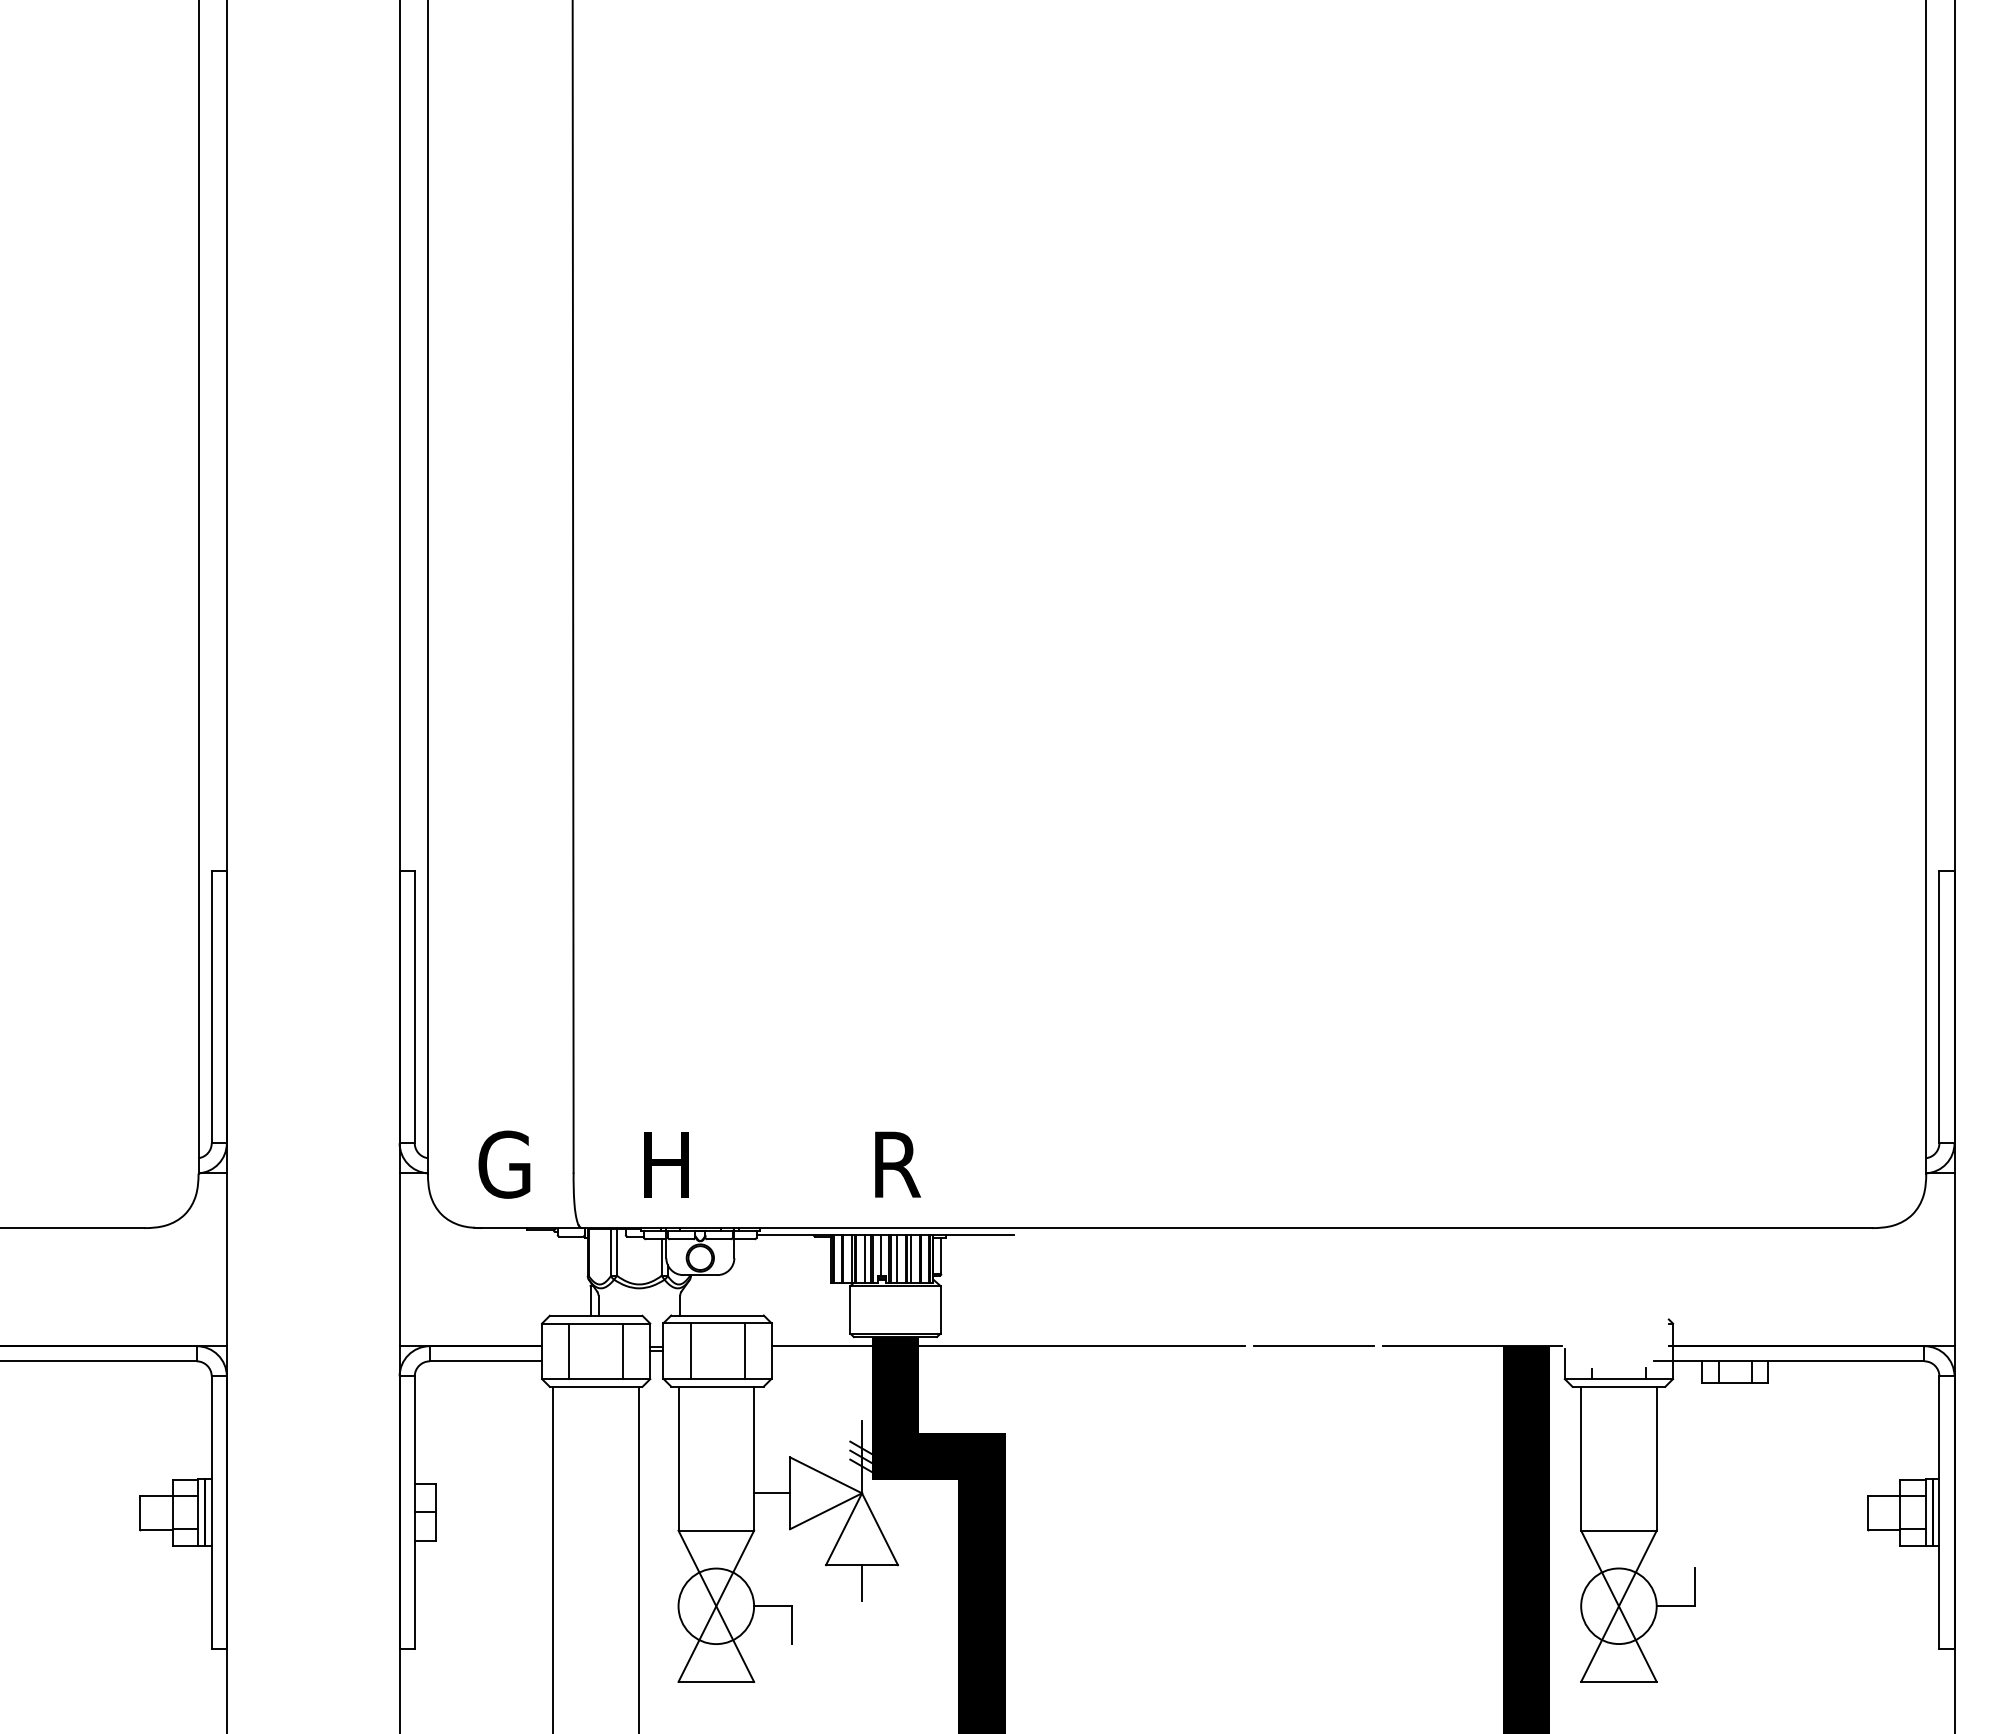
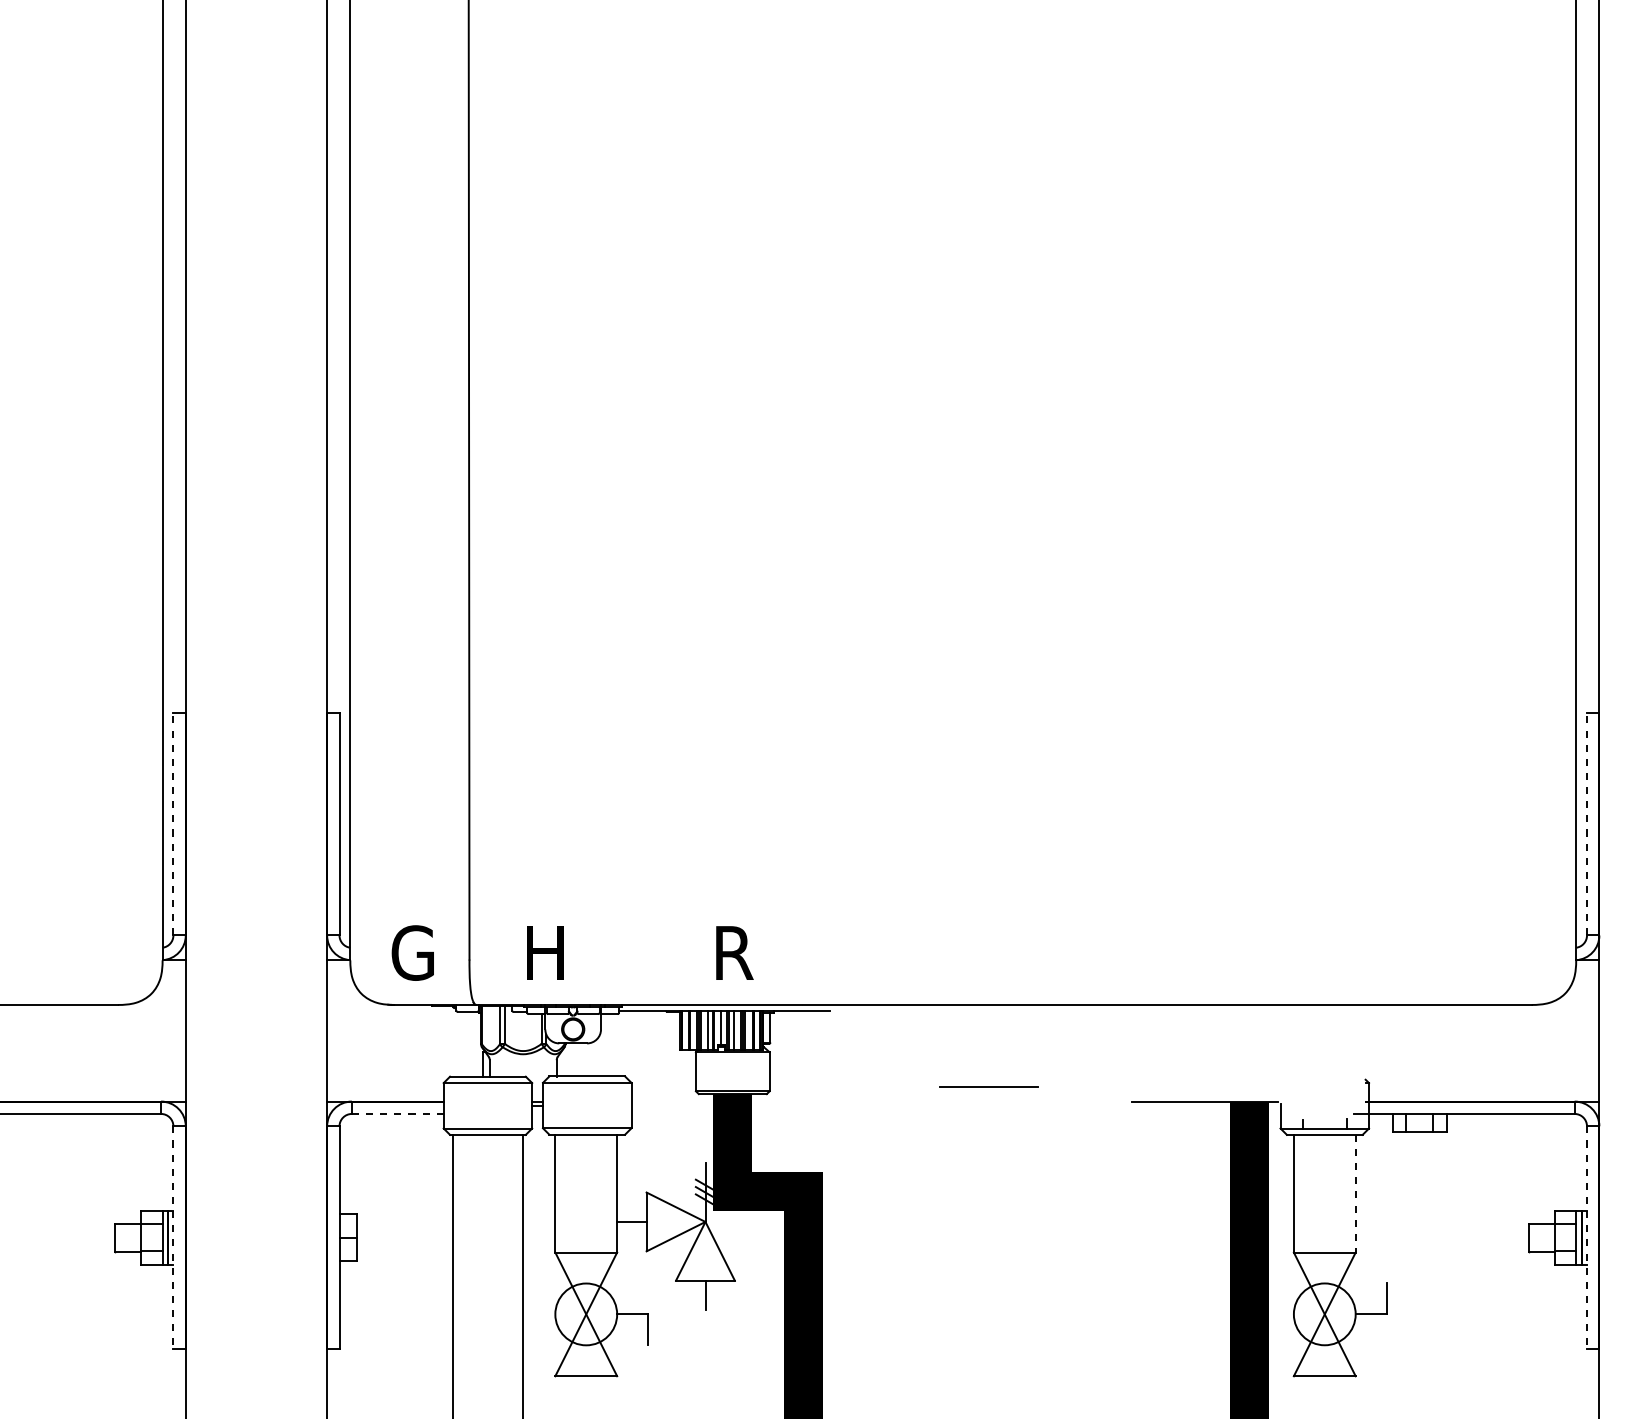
line: (211, 1006) -> (173, 823), solid -> dashed
line: (1939, 1006) -> (1587, 823), solid -> dashed
line: (1313, 1345) -> (988, 1086), moved
line: (1007, 1346) -> (824, 1101), removed
line: (690, 1350) -> (565, 1105), removed
line: (744, 1350) -> (609, 1105), removed
line: (569, 1351) -> (466, 1105), removed
line: (623, 1351) -> (510, 1105), removed
line: (486, 1361) -> (398, 1114), solid -> dashed
line: (1656, 1458) -> (1355, 1193), solid -> dashed
line: (211, 1512) -> (173, 1237), solid -> dashed
line: (1939, 1512) -> (1587, 1237), solid -> dashed

